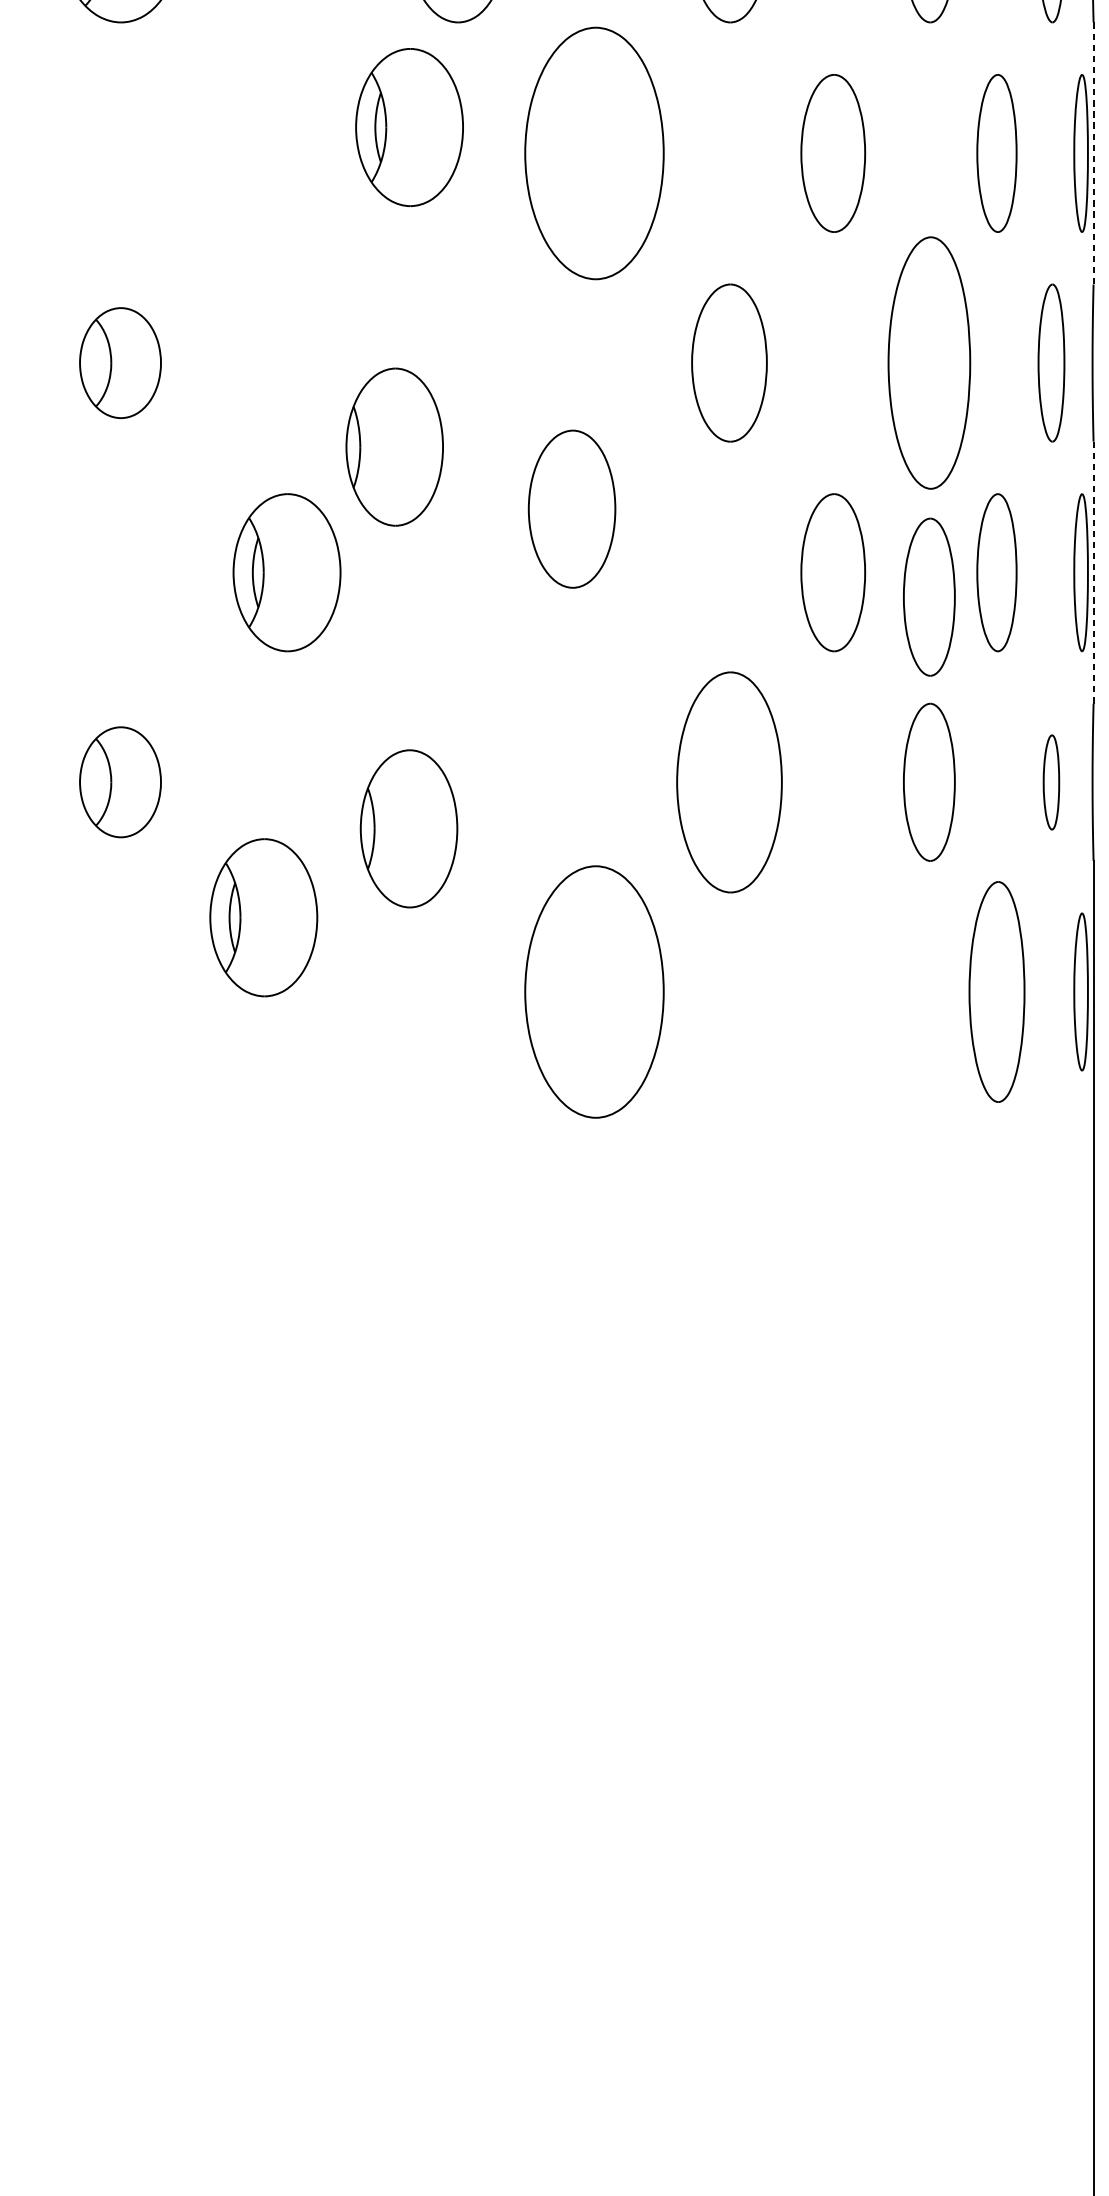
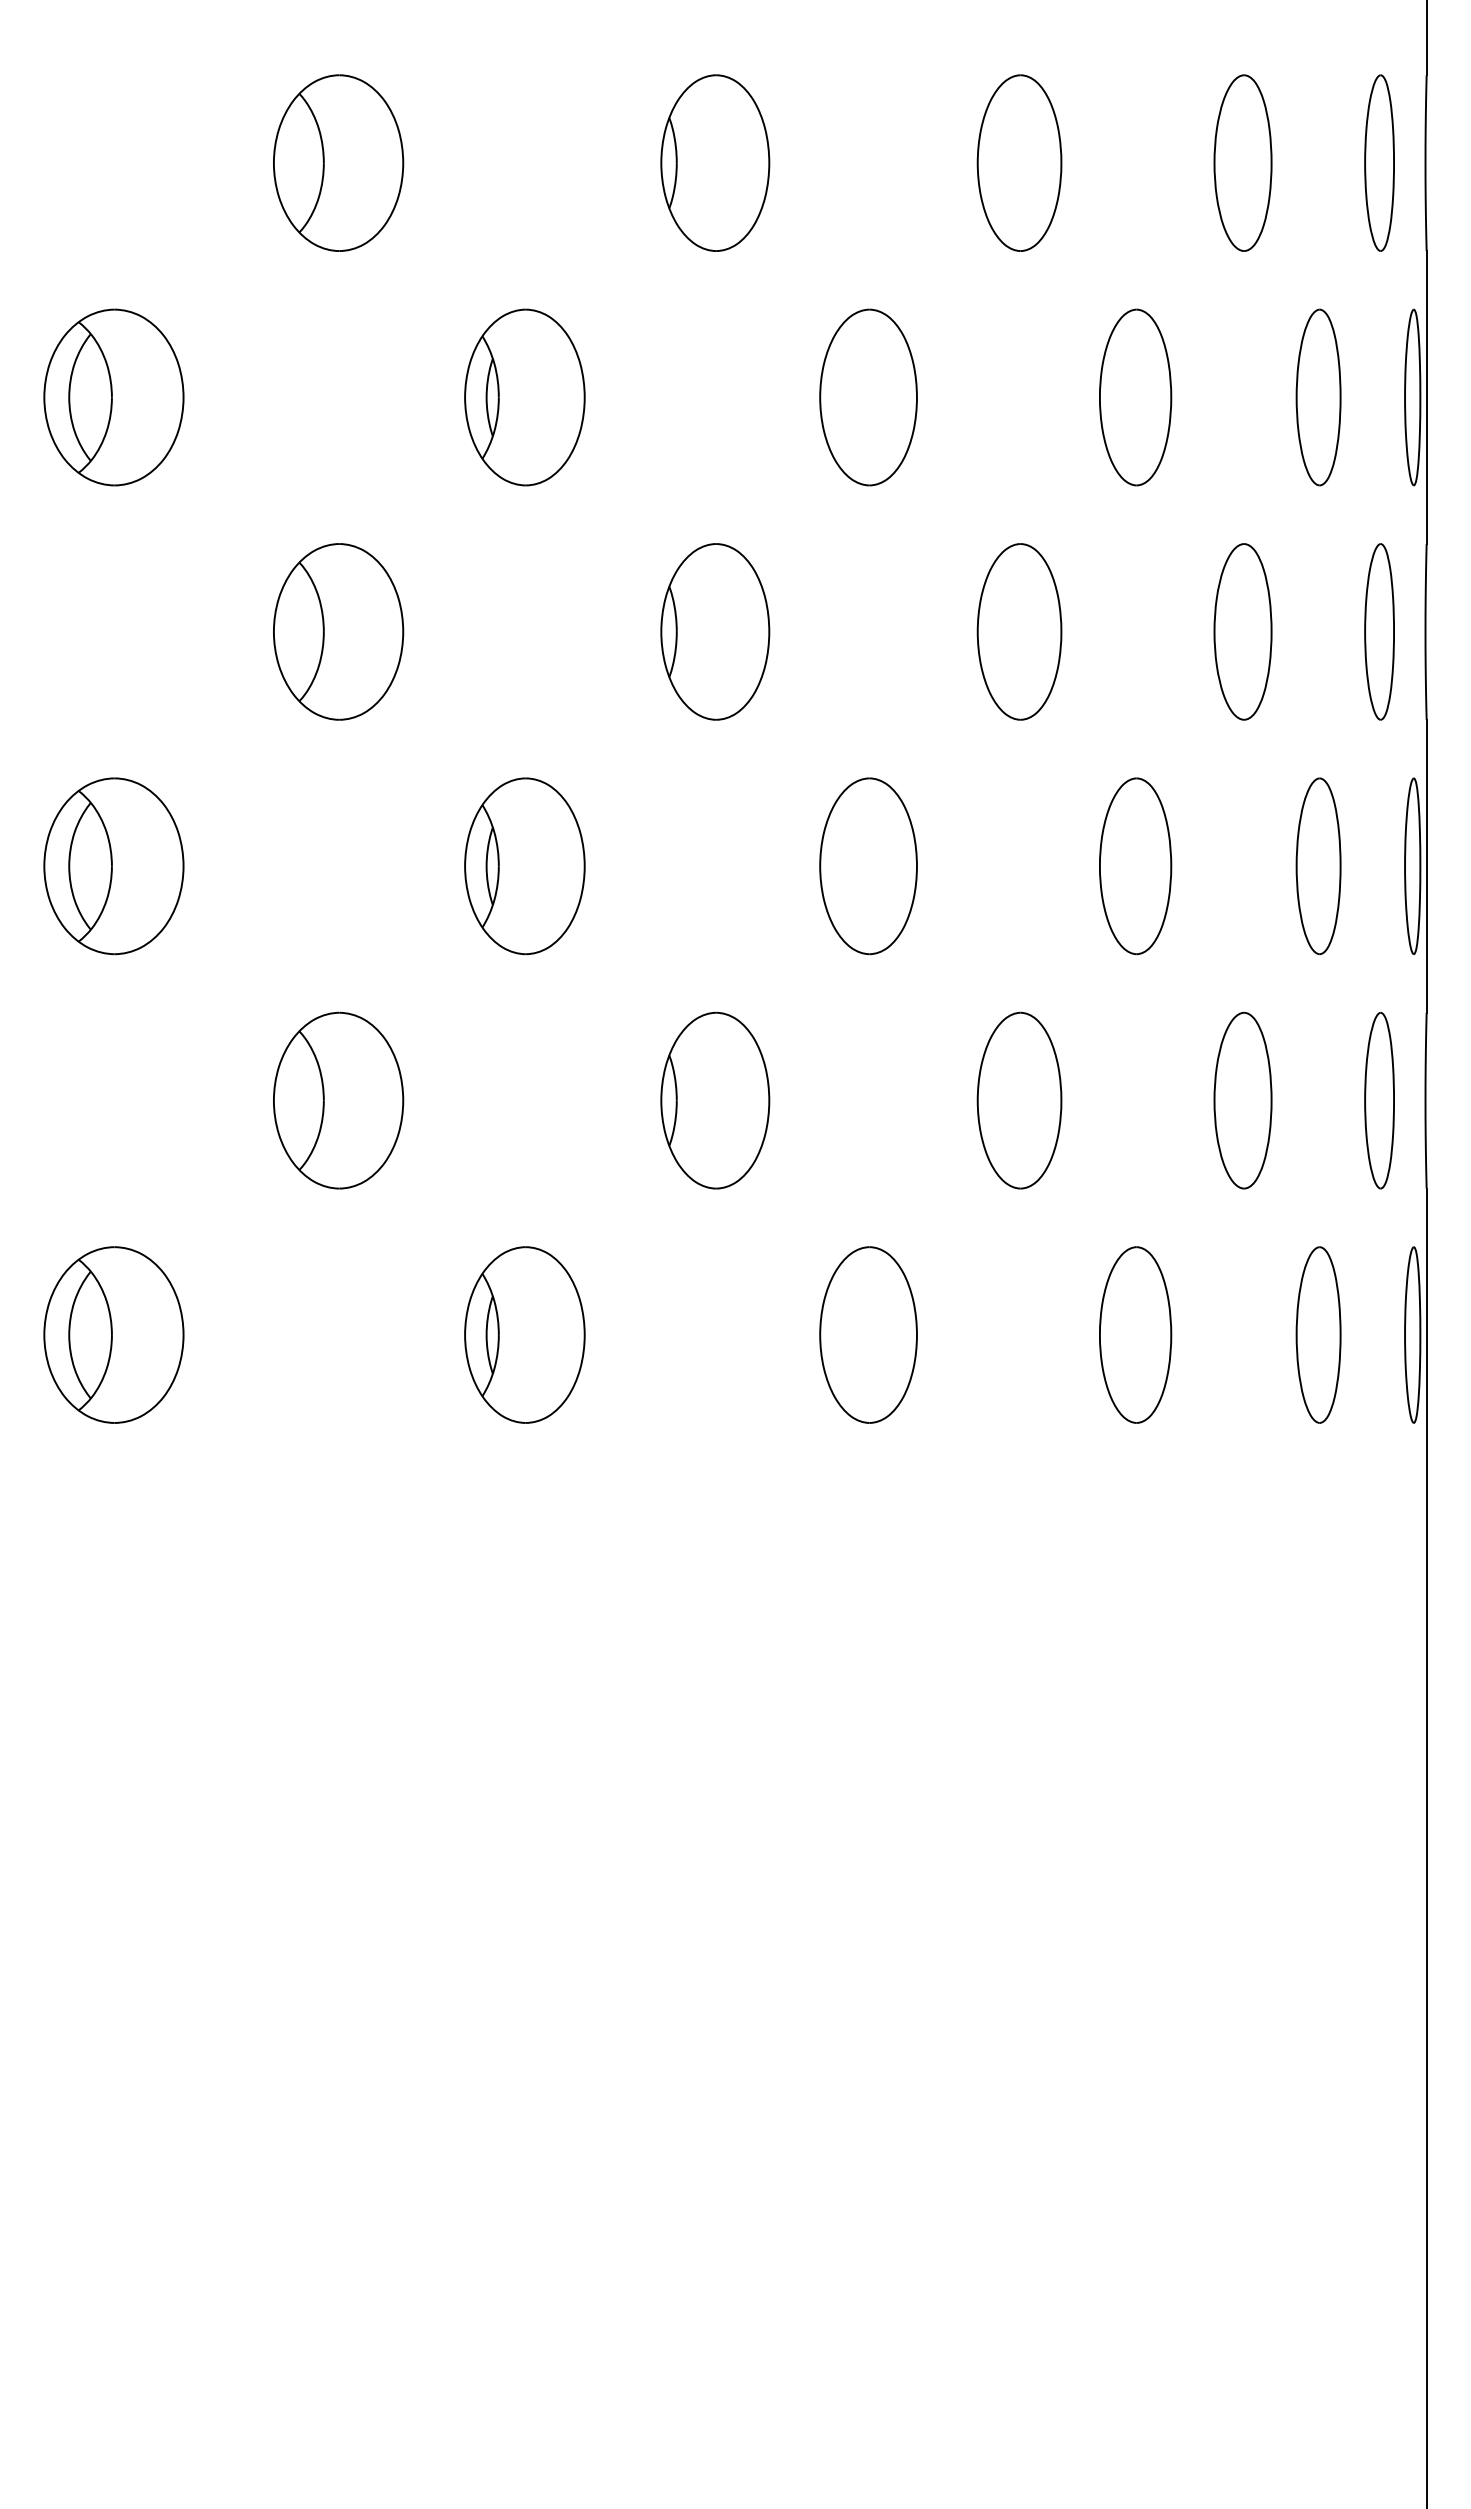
part: (409, 127) -> (524, 397), moved
part: (594, 153) -> (868, 397), size x0.62
line: (1093, 154) -> (1426, 398), dashed -> solid
part: (120, 362) -> (338, 631), size x1.43
part: (928, 362) -> (1242, 631), size x0.62
part: (394, 446) -> (715, 631), moved
part: (572, 509) -> (868, 866), moved
line: (1093, 572) -> (1426, 866), dashed -> solid
part: (928, 597) -> (1242, 893), removed
part: (120, 782) -> (338, 1100), size x1.43
part: (729, 782) -> (1019, 1100), size x0.71
part: (1051, 782) -> (1379, 1100), size x1.67
part: (409, 828) -> (715, 1100), moved
part: (263, 917) -> (524, 1334), moved
part: (594, 991) -> (868, 1334), size x0.62
part: (833, 991) -> (1135, 1334), added
part: (996, 991) -> (1318, 1334), size x0.71

